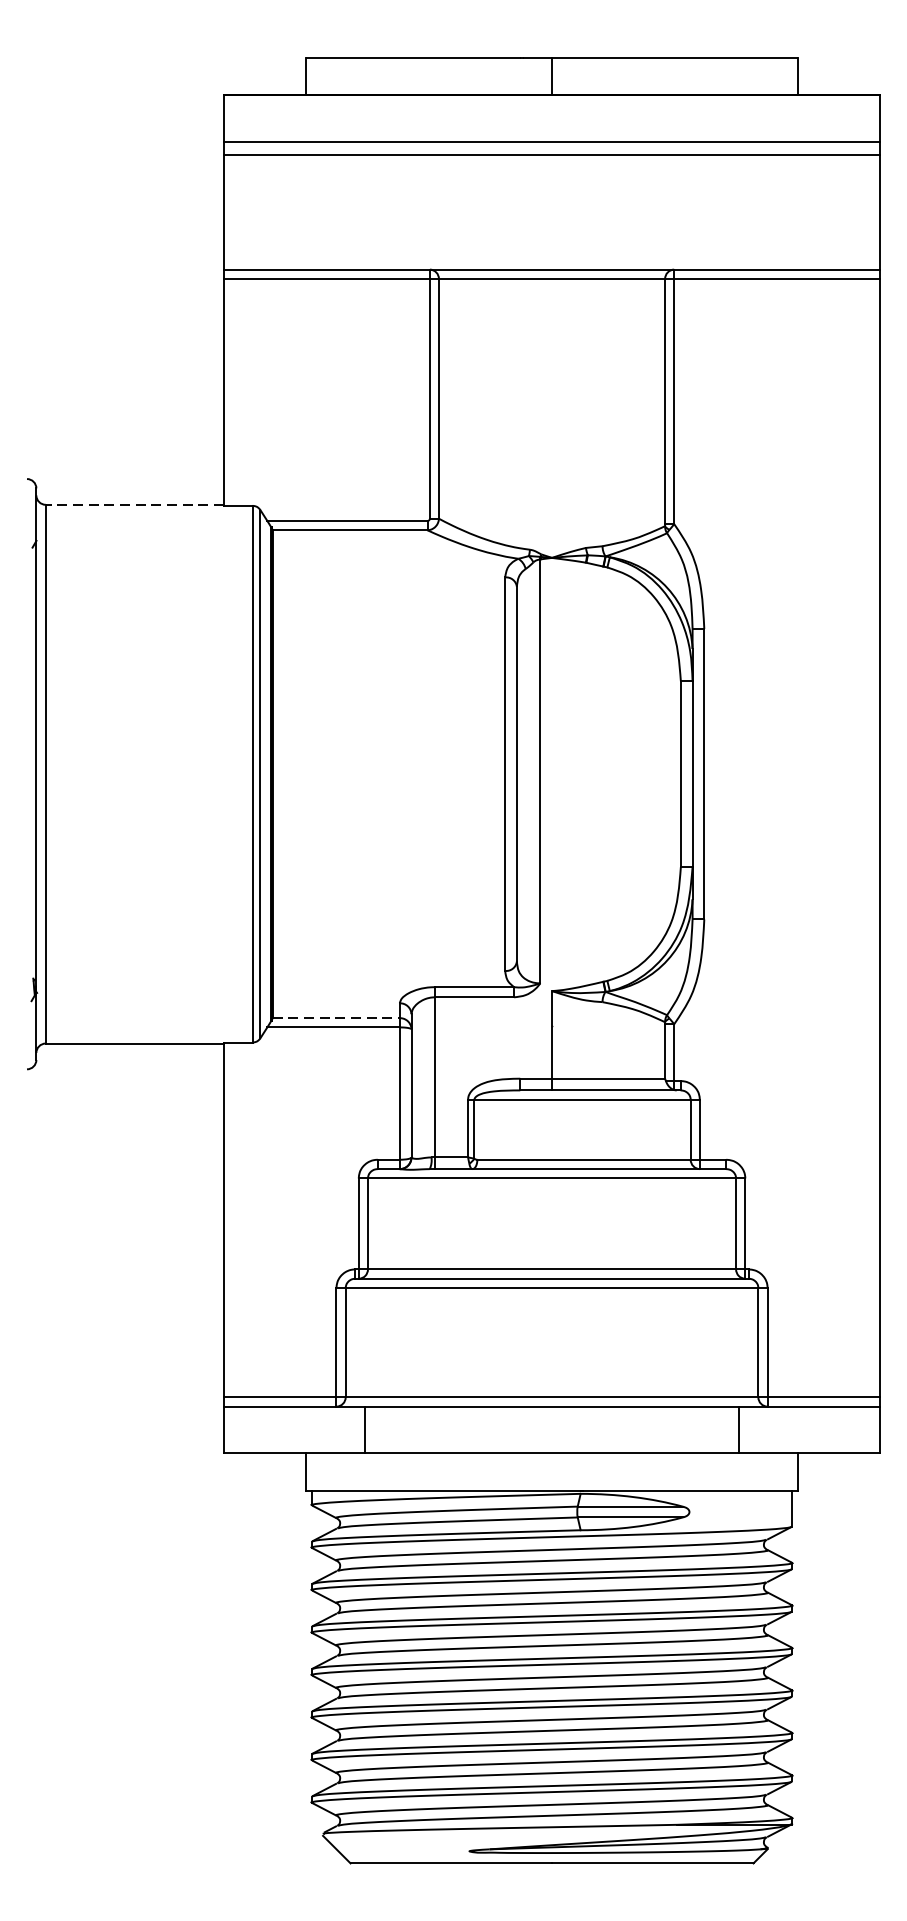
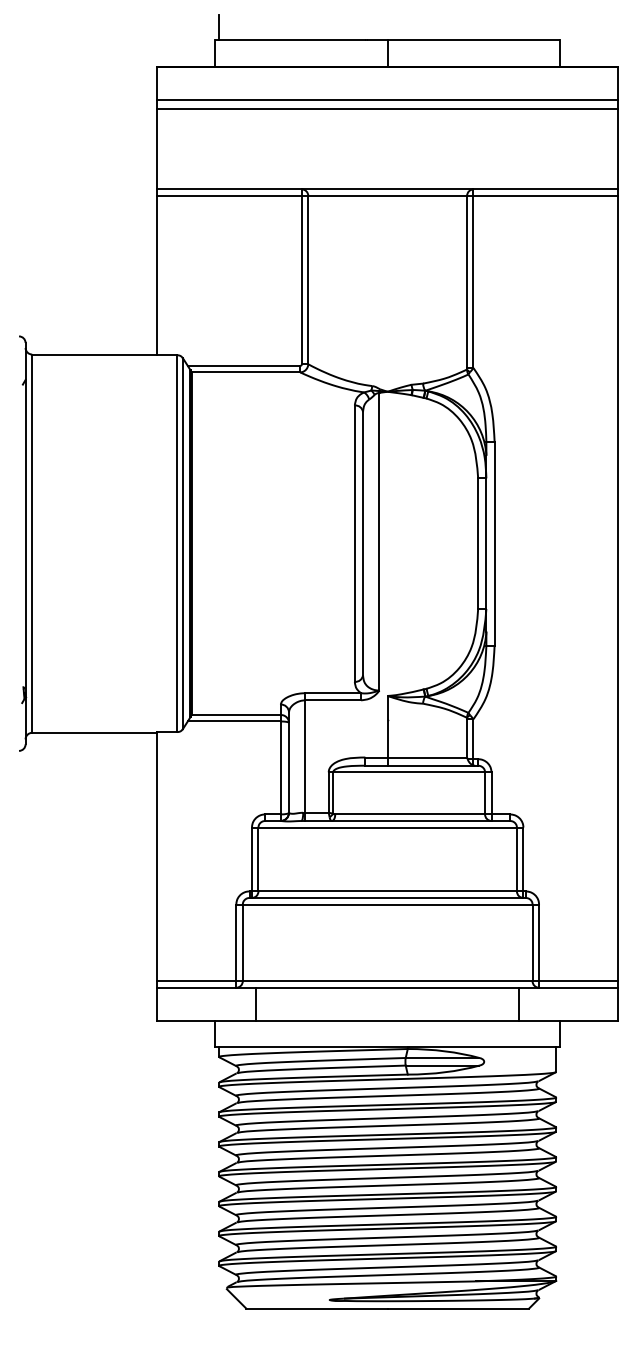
line: (312, 39) -> (219, 27), added
line: (134, 504) -> (94, 354), dashed -> solid
line: (336, 1017) -> (236, 714), dashed -> solid

